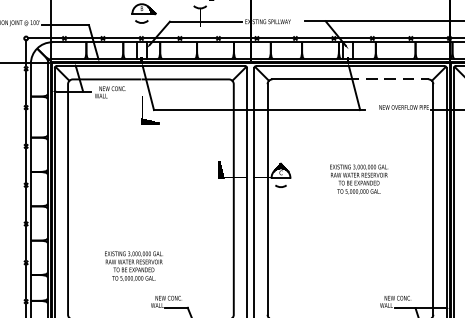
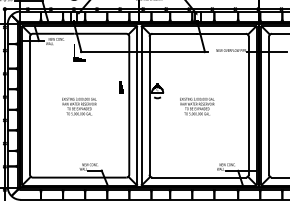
line: (389, 78) -> (222, 33), dashed -> solid
text: (359, 179) -> (197, 106), moved
text: (133, 265) -> (79, 106), moved

